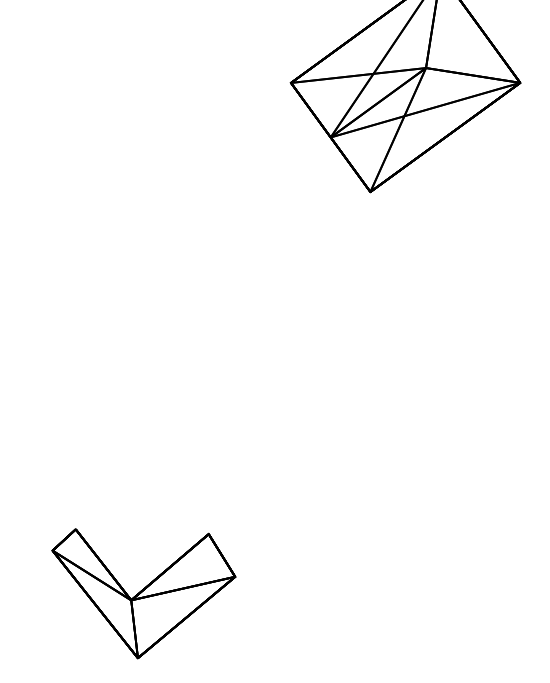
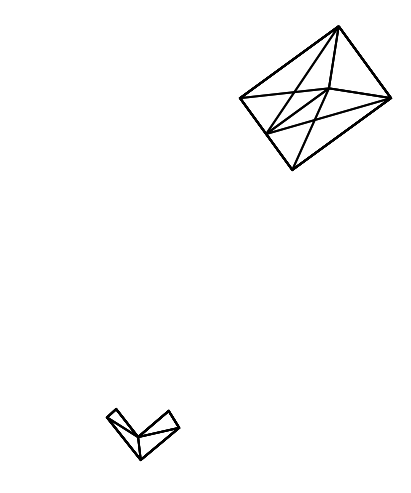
part: (142, 593) -> (142, 434), size x0.6

